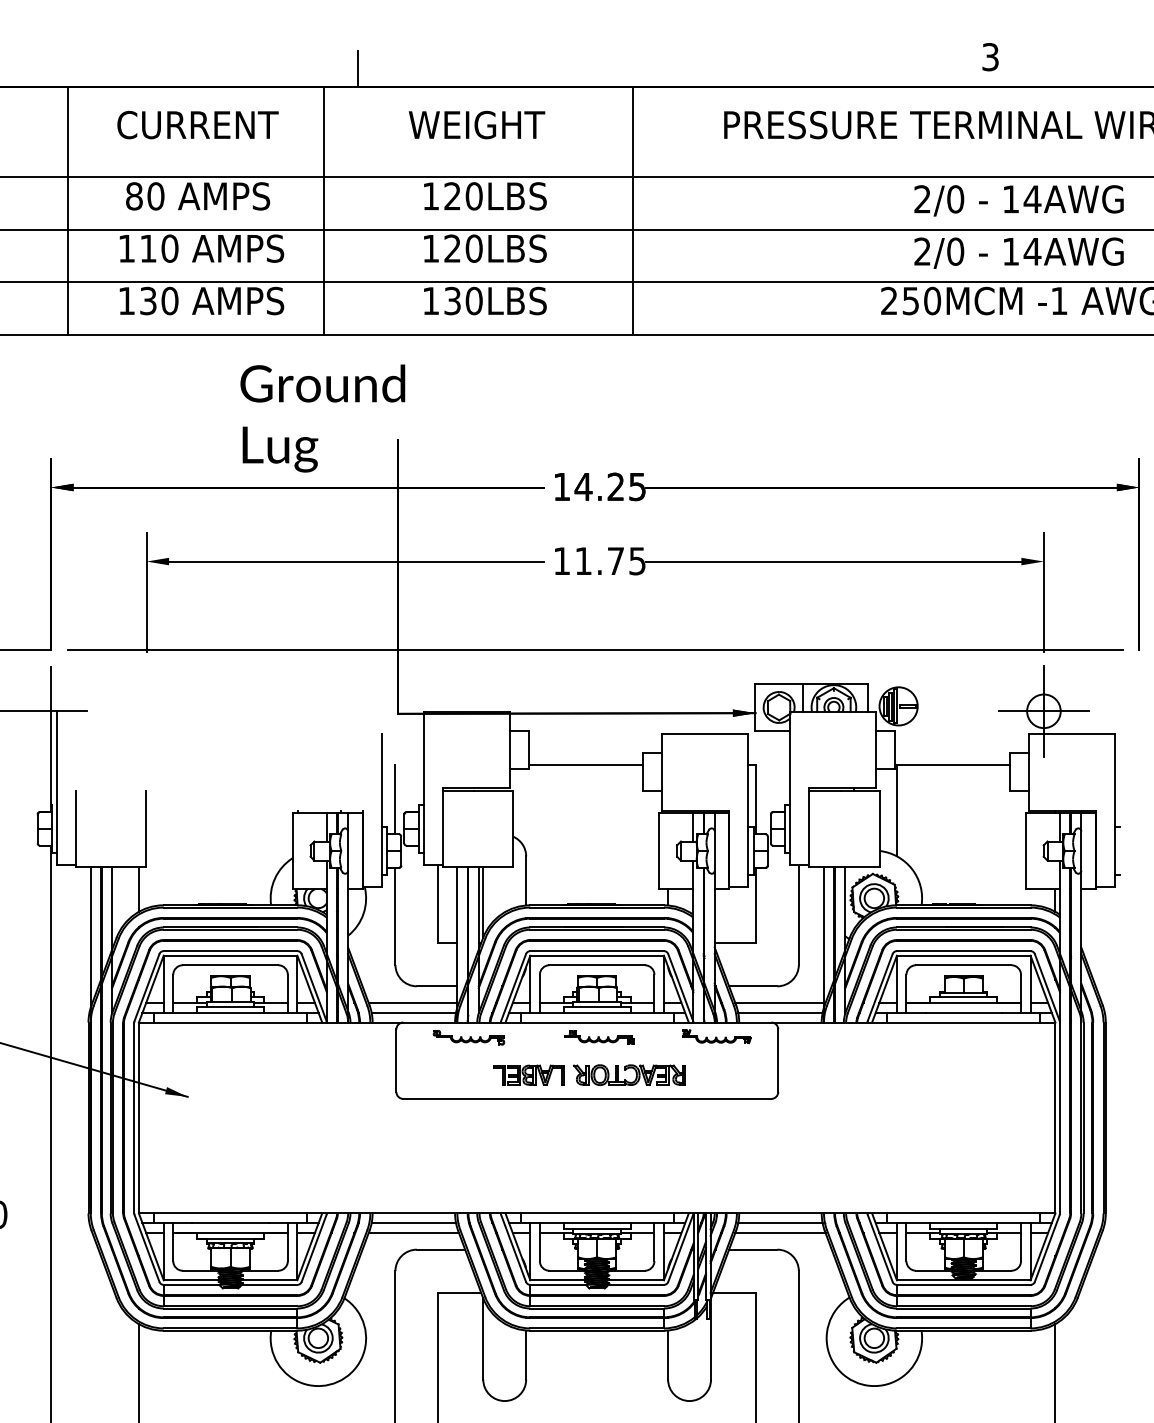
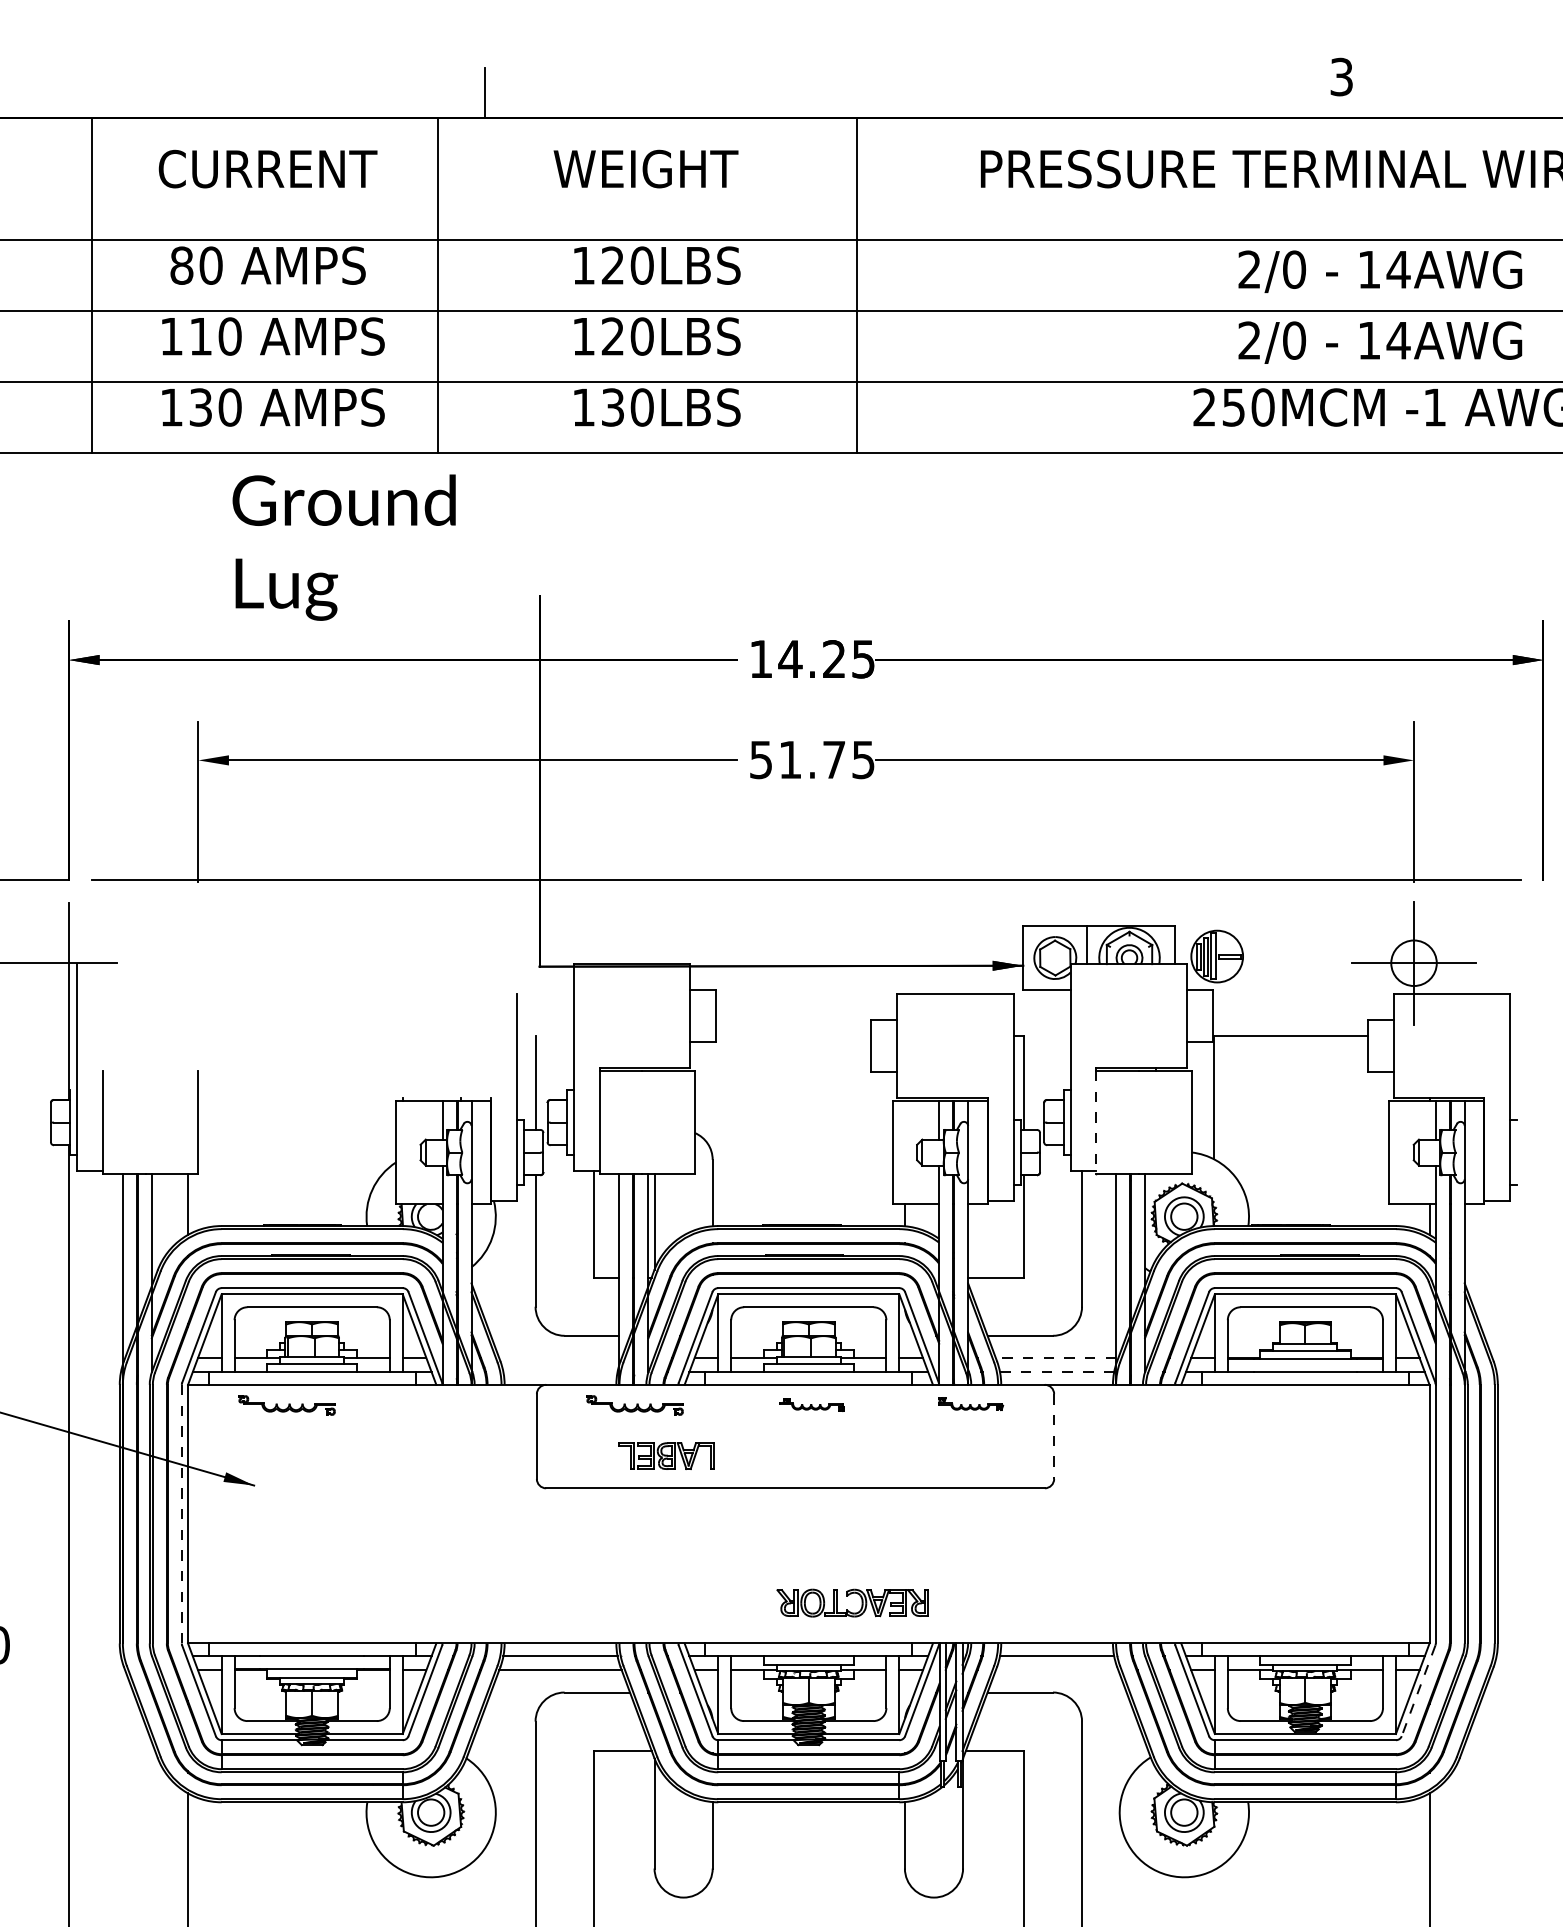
text: (322, 418) -> (343, 547), moved
text: (561, 561) -> (760, 760), 11.75 -> 51.75
line: (585, 764) -> (793, 1035), removed
line: (809, 828) -> (1096, 1122), solid -> dashed
line: (413, 1003) -> (559, 1358), removed
line: (779, 1003) -> (1055, 1358), solid -> dashed
line: (413, 1012) -> (560, 1371), removed
line: (780, 1012) -> (1056, 1371), solid -> dashed
part: (716, 1036) -> (970, 1403), size x0.7
part: (211, 1037) -> (286, 1405), added
part: (599, 1037) -> (811, 1404), size x0.7
line: (778, 1061) -> (1054, 1437), solid -> dashed
part: (627, 1069) -> (849, 1595), moved
part: (529, 1074) -> (666, 1455), moved
line: (134, 1117) -> (181, 1513), solid -> dashed
line: (780, 1233) -> (1056, 1670), removed
line: (1047, 1248) -> (1418, 1691), solid -> dashed

